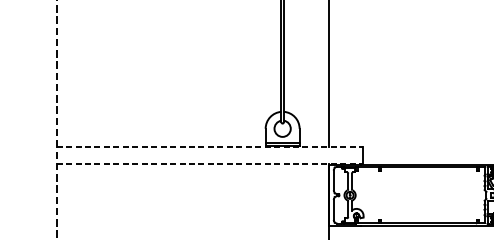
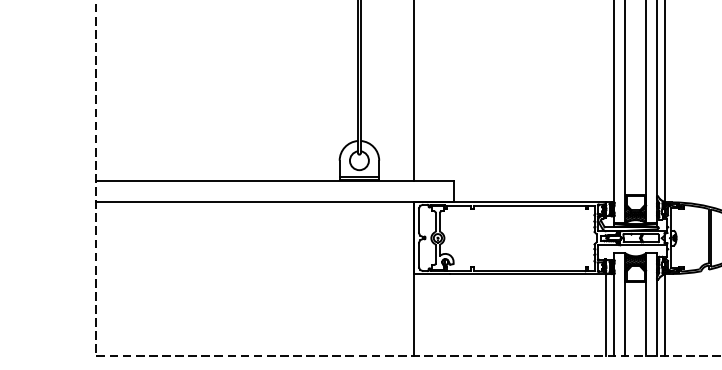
line: (209, 146) -> (274, 181), dashed -> solid
line: (209, 164) -> (274, 202), dashed -> solid

